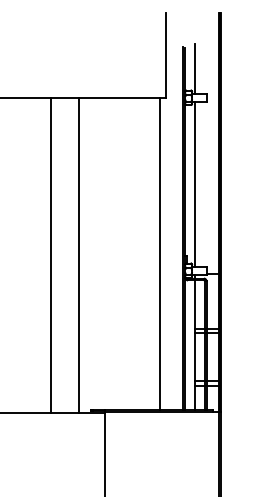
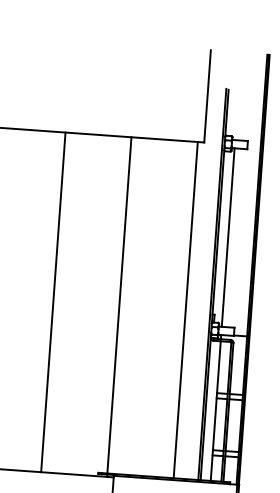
line: (194, 69) -> (236, 113), removed
line: (50, 255) -> (52, 302), moved
line: (78, 255) -> (118, 306), moved

